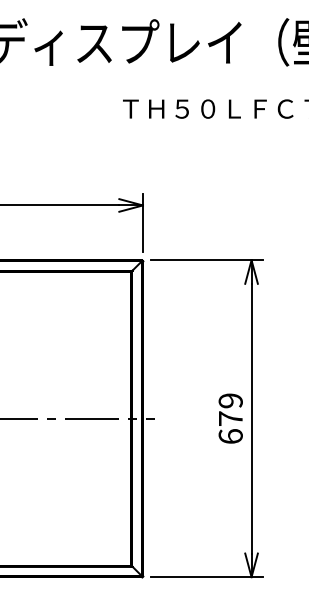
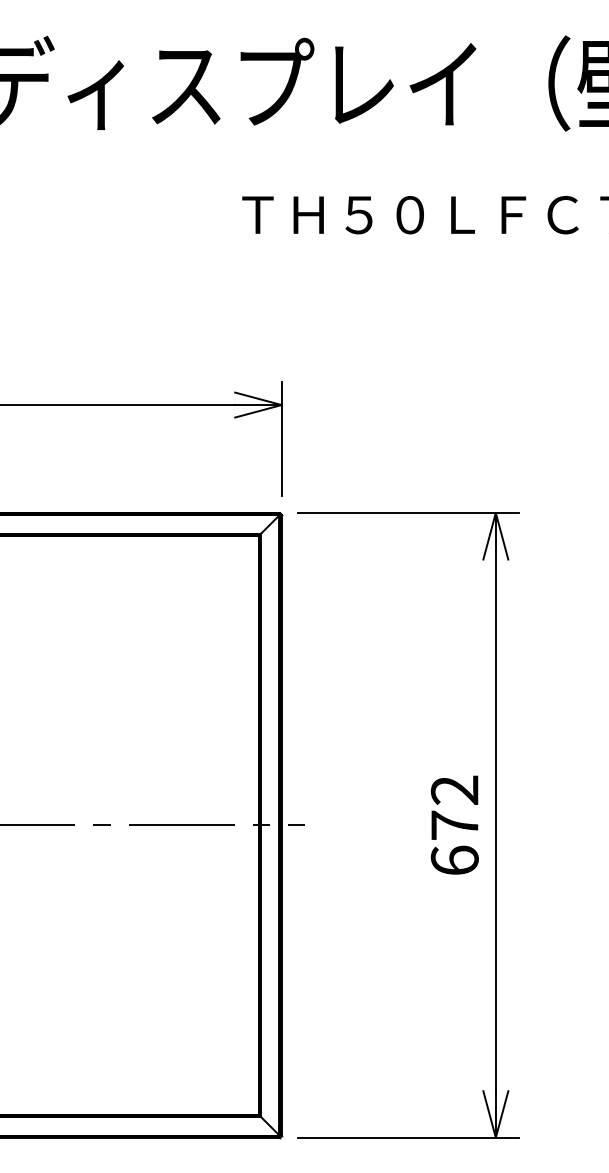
text: (230, 400) -> (454, 789), 679 -> 672

